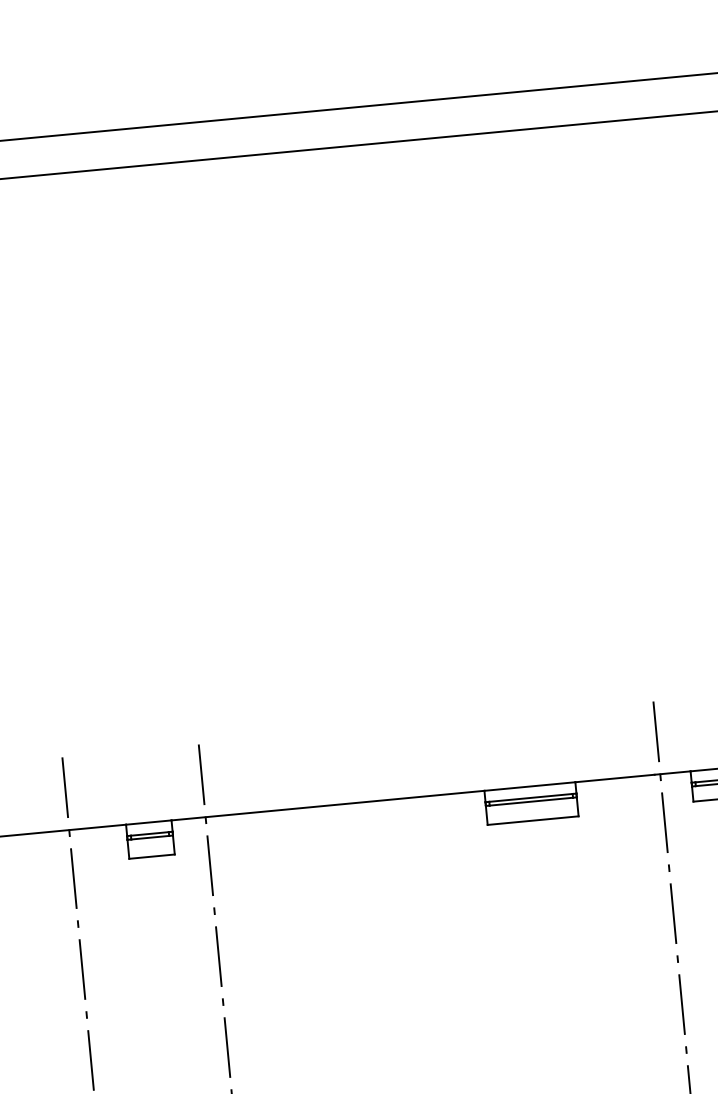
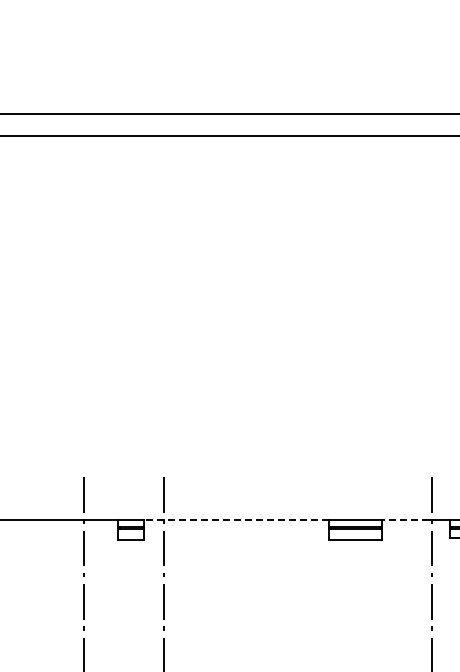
line: (613, 778) -> (404, 519), solid -> dashed
line: (326, 805) -> (235, 519), solid -> dashed

